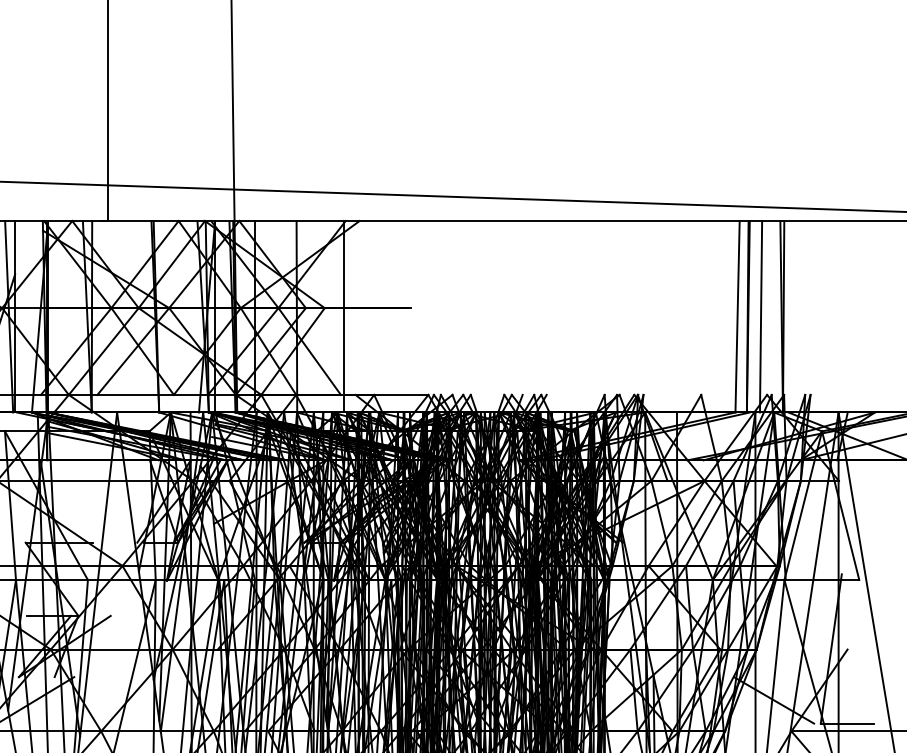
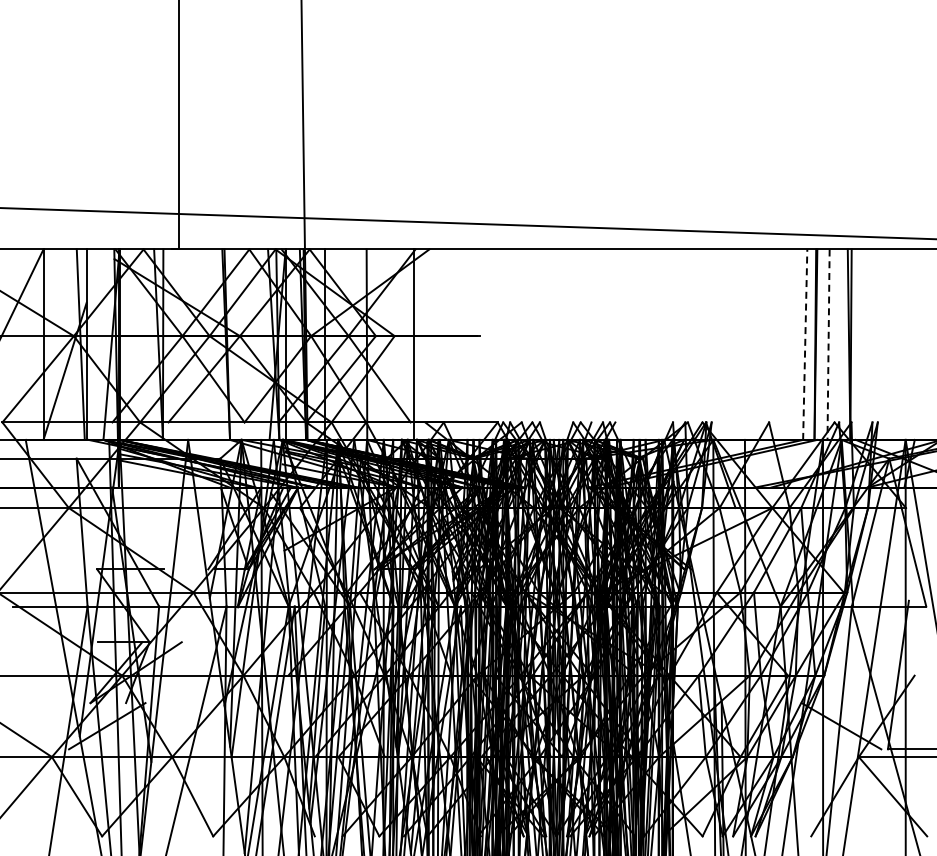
line: (737, 316) -> (805, 344), solid -> dashed
line: (760, 317) -> (828, 345), solid -> dashed

